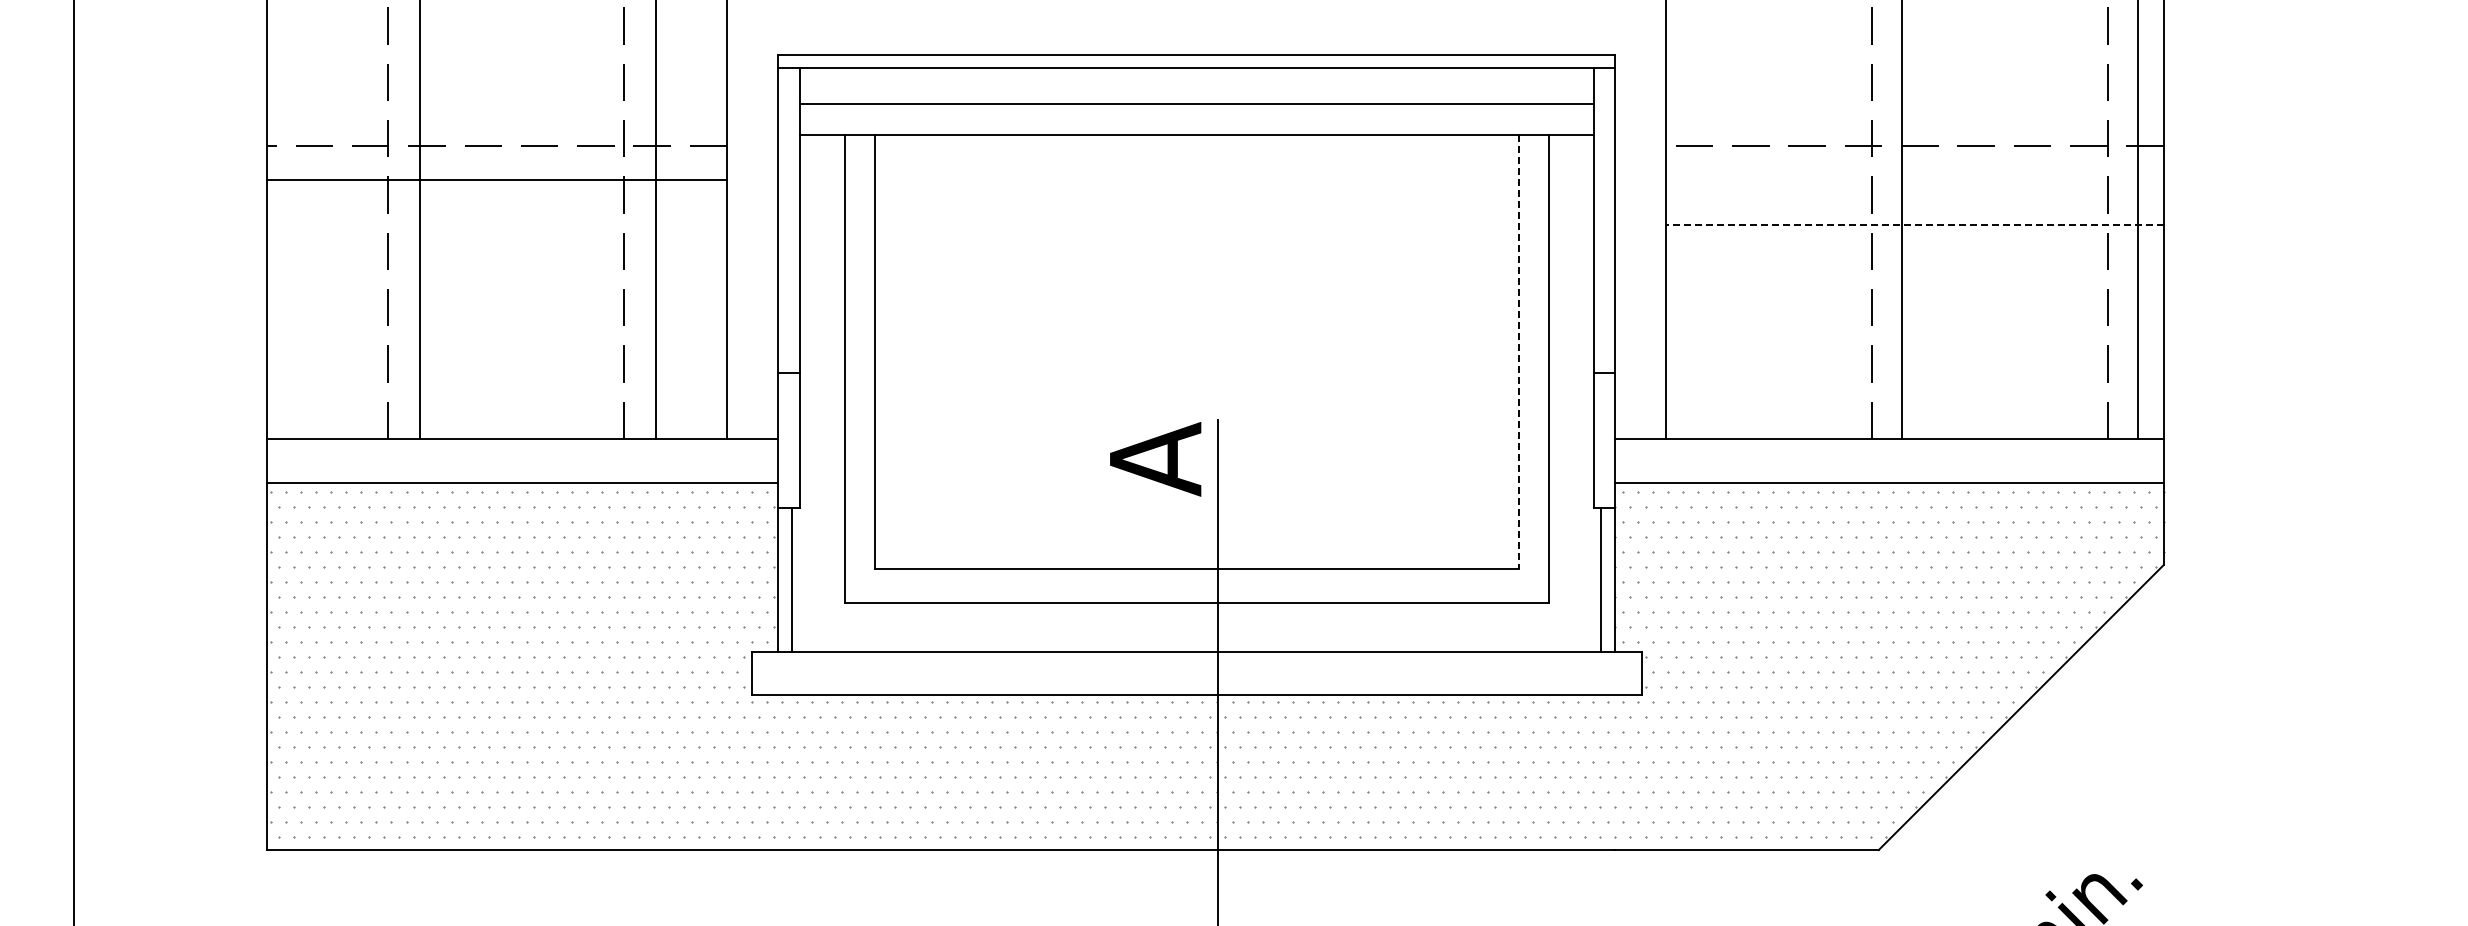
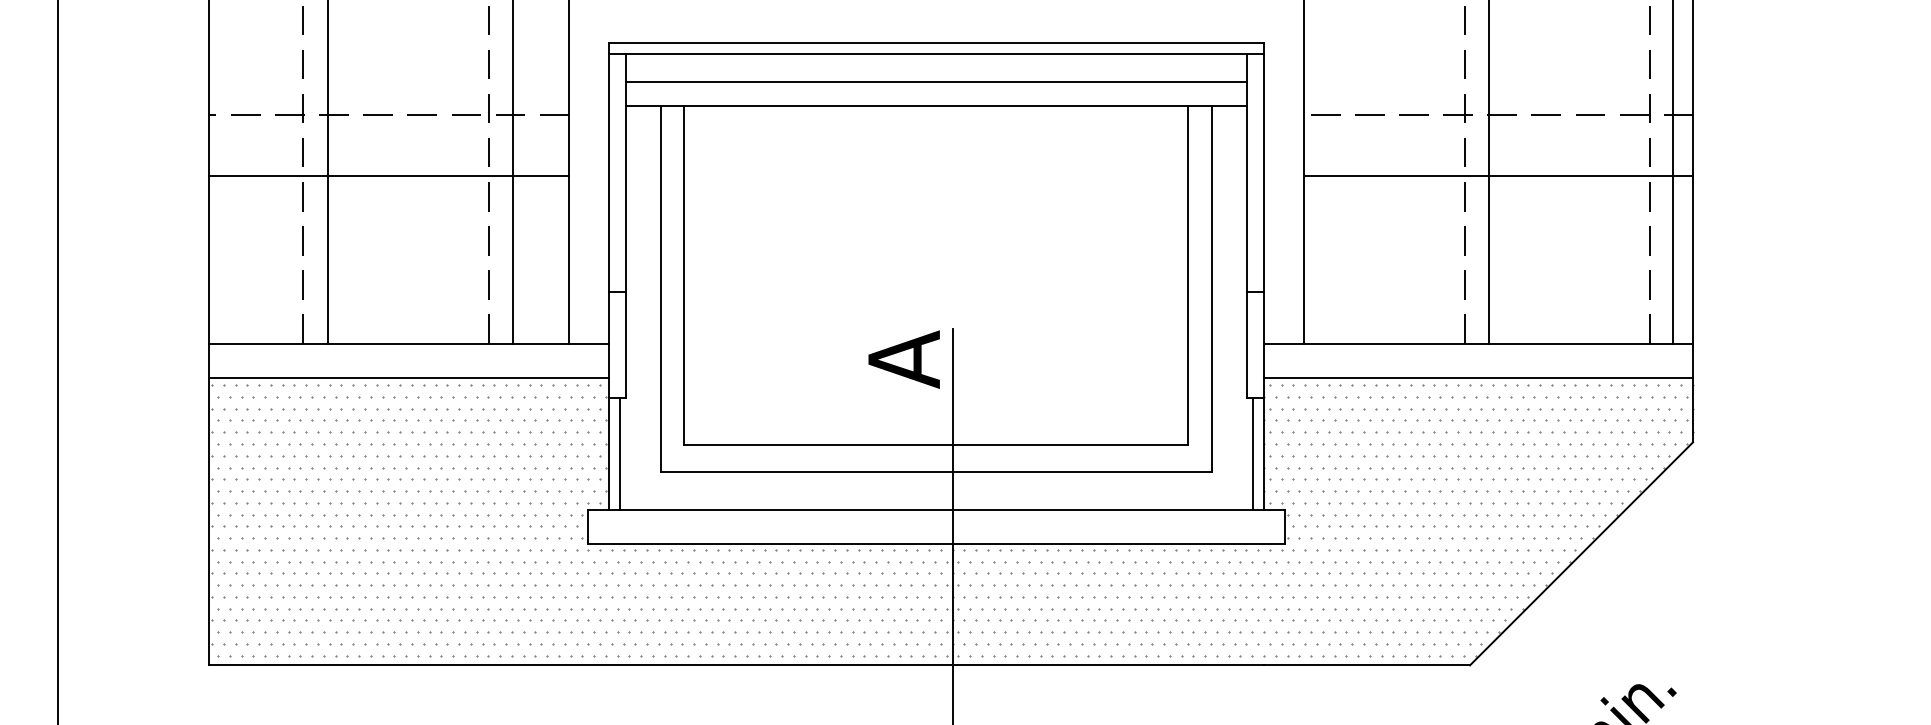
line: (496, 180) -> (388, 176), moved
line: (1914, 225) -> (1497, 176), dashed -> solid
line: (1518, 351) -> (1188, 275), dashed -> solid

